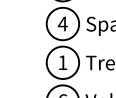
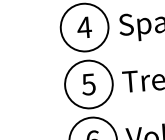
text: (62, 62) -> (88, 84), 1 -> 5

